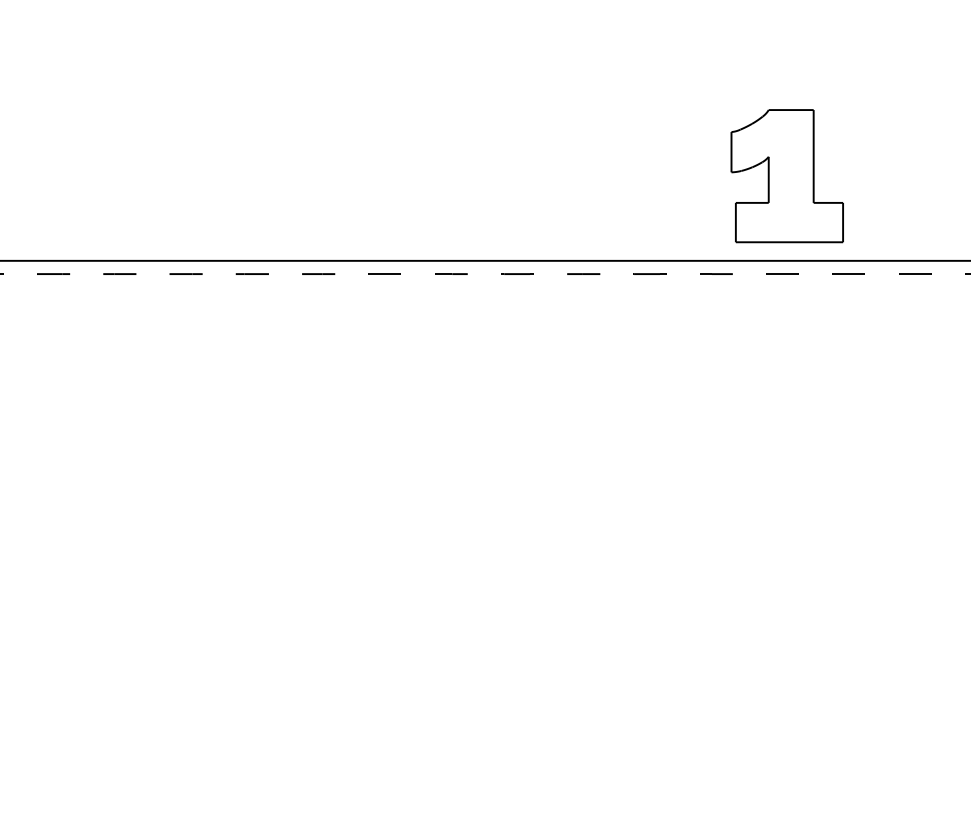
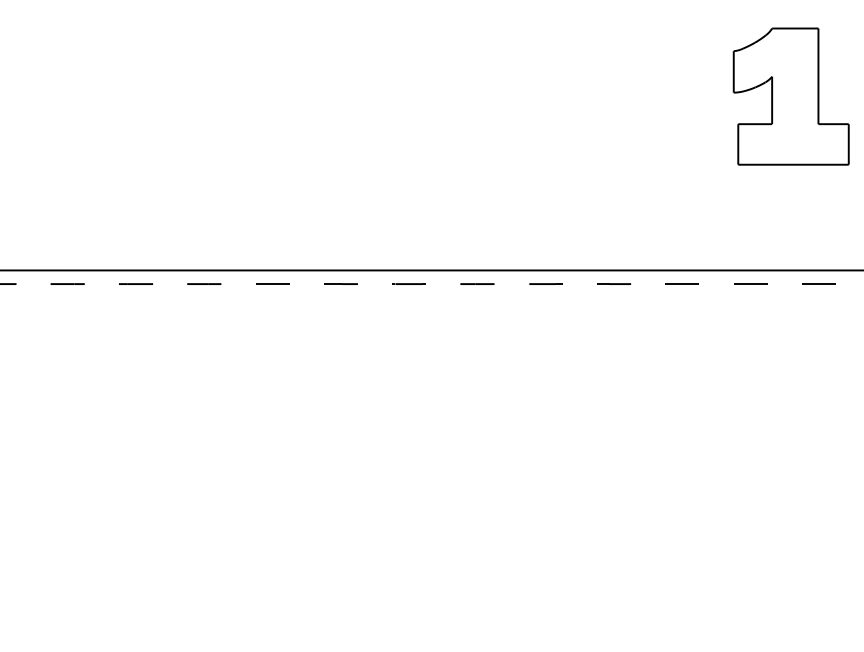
part: (786, 176) -> (790, 96), moved

